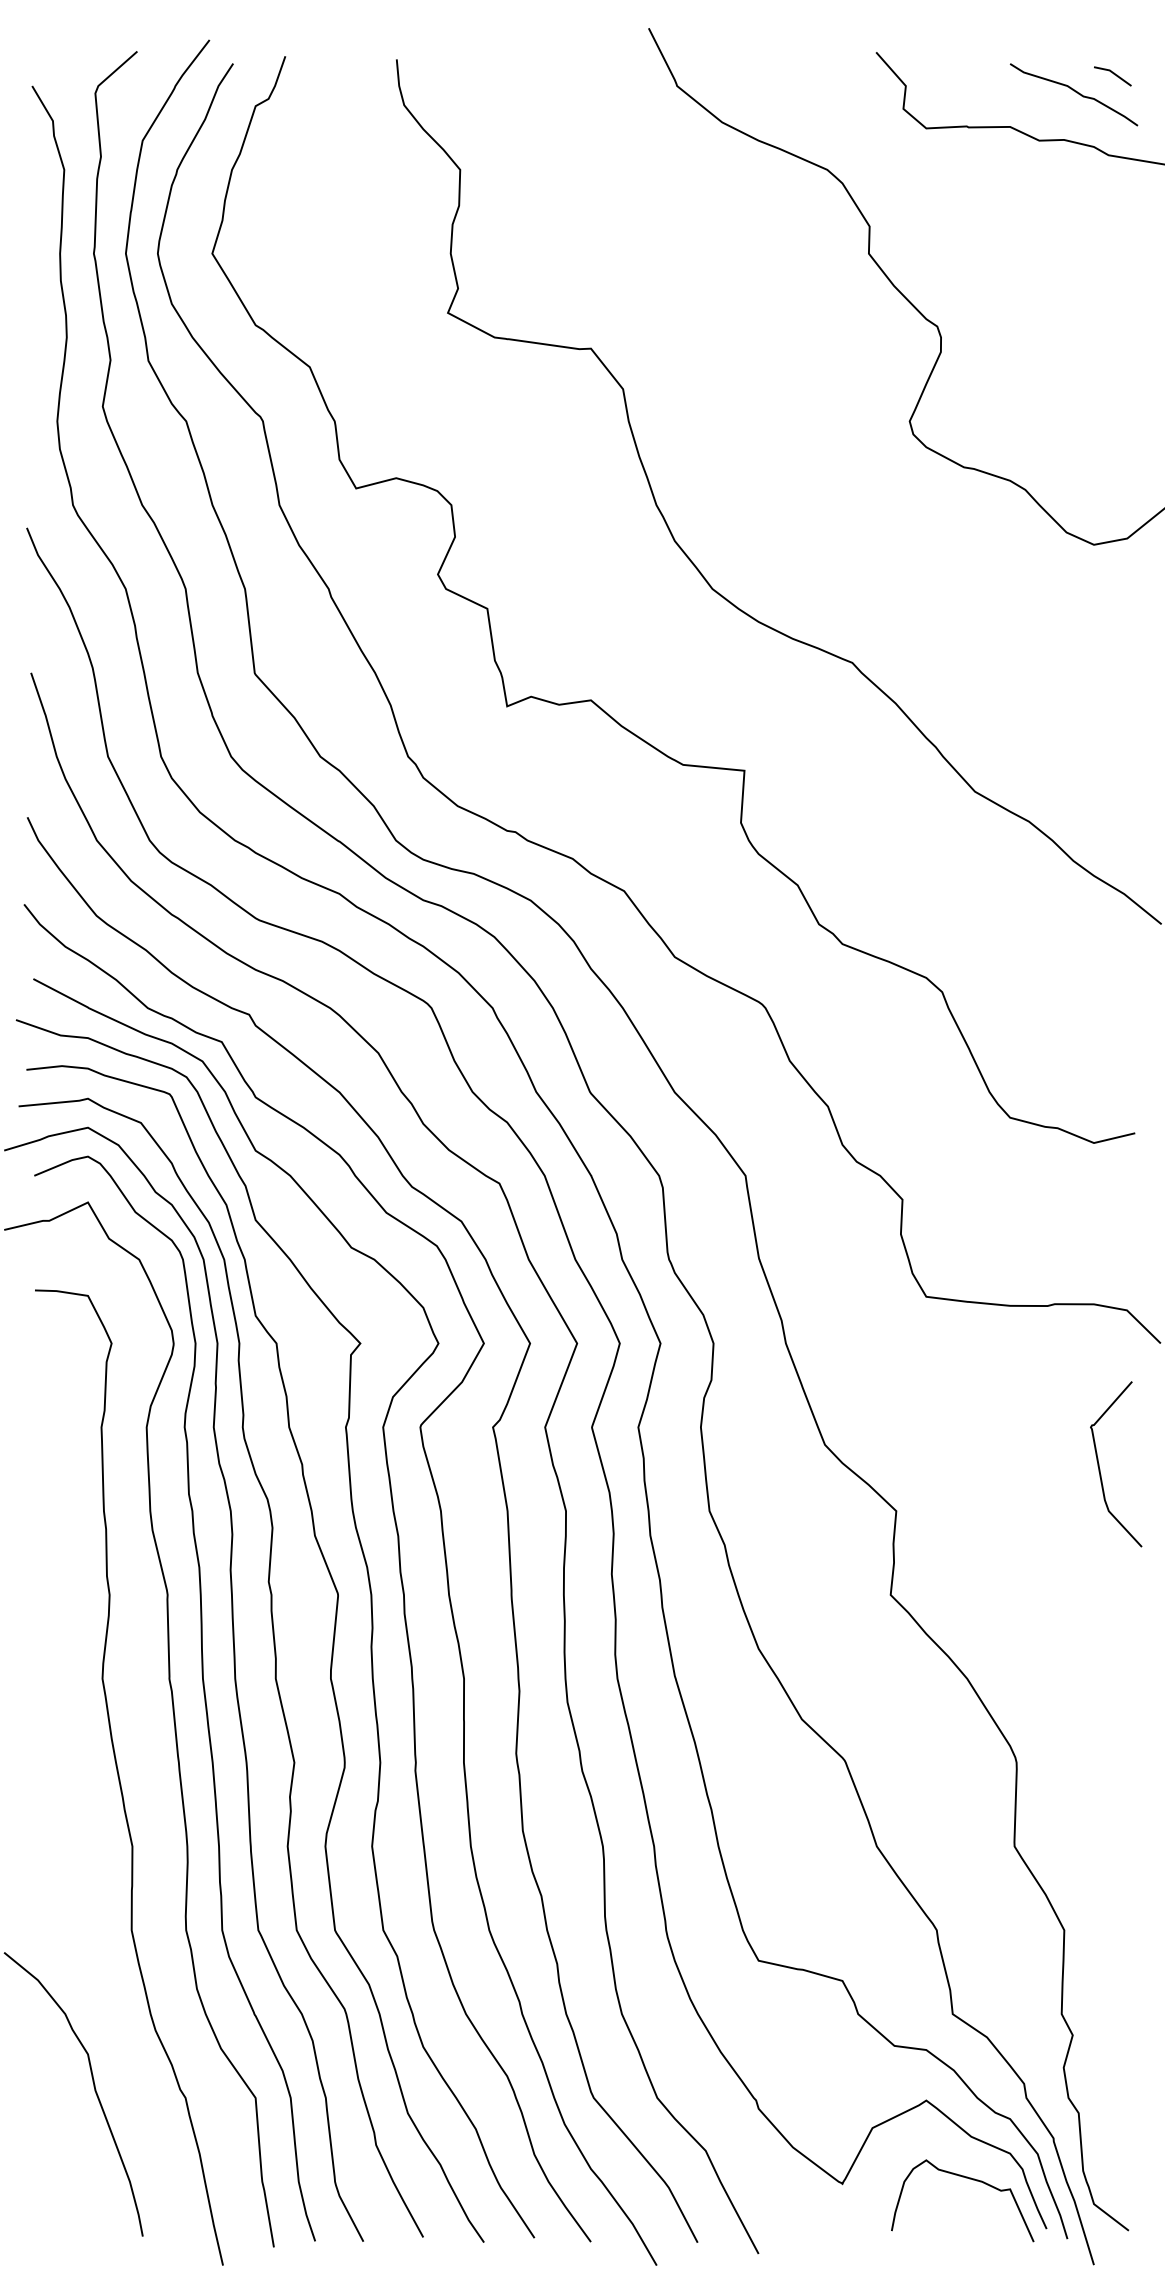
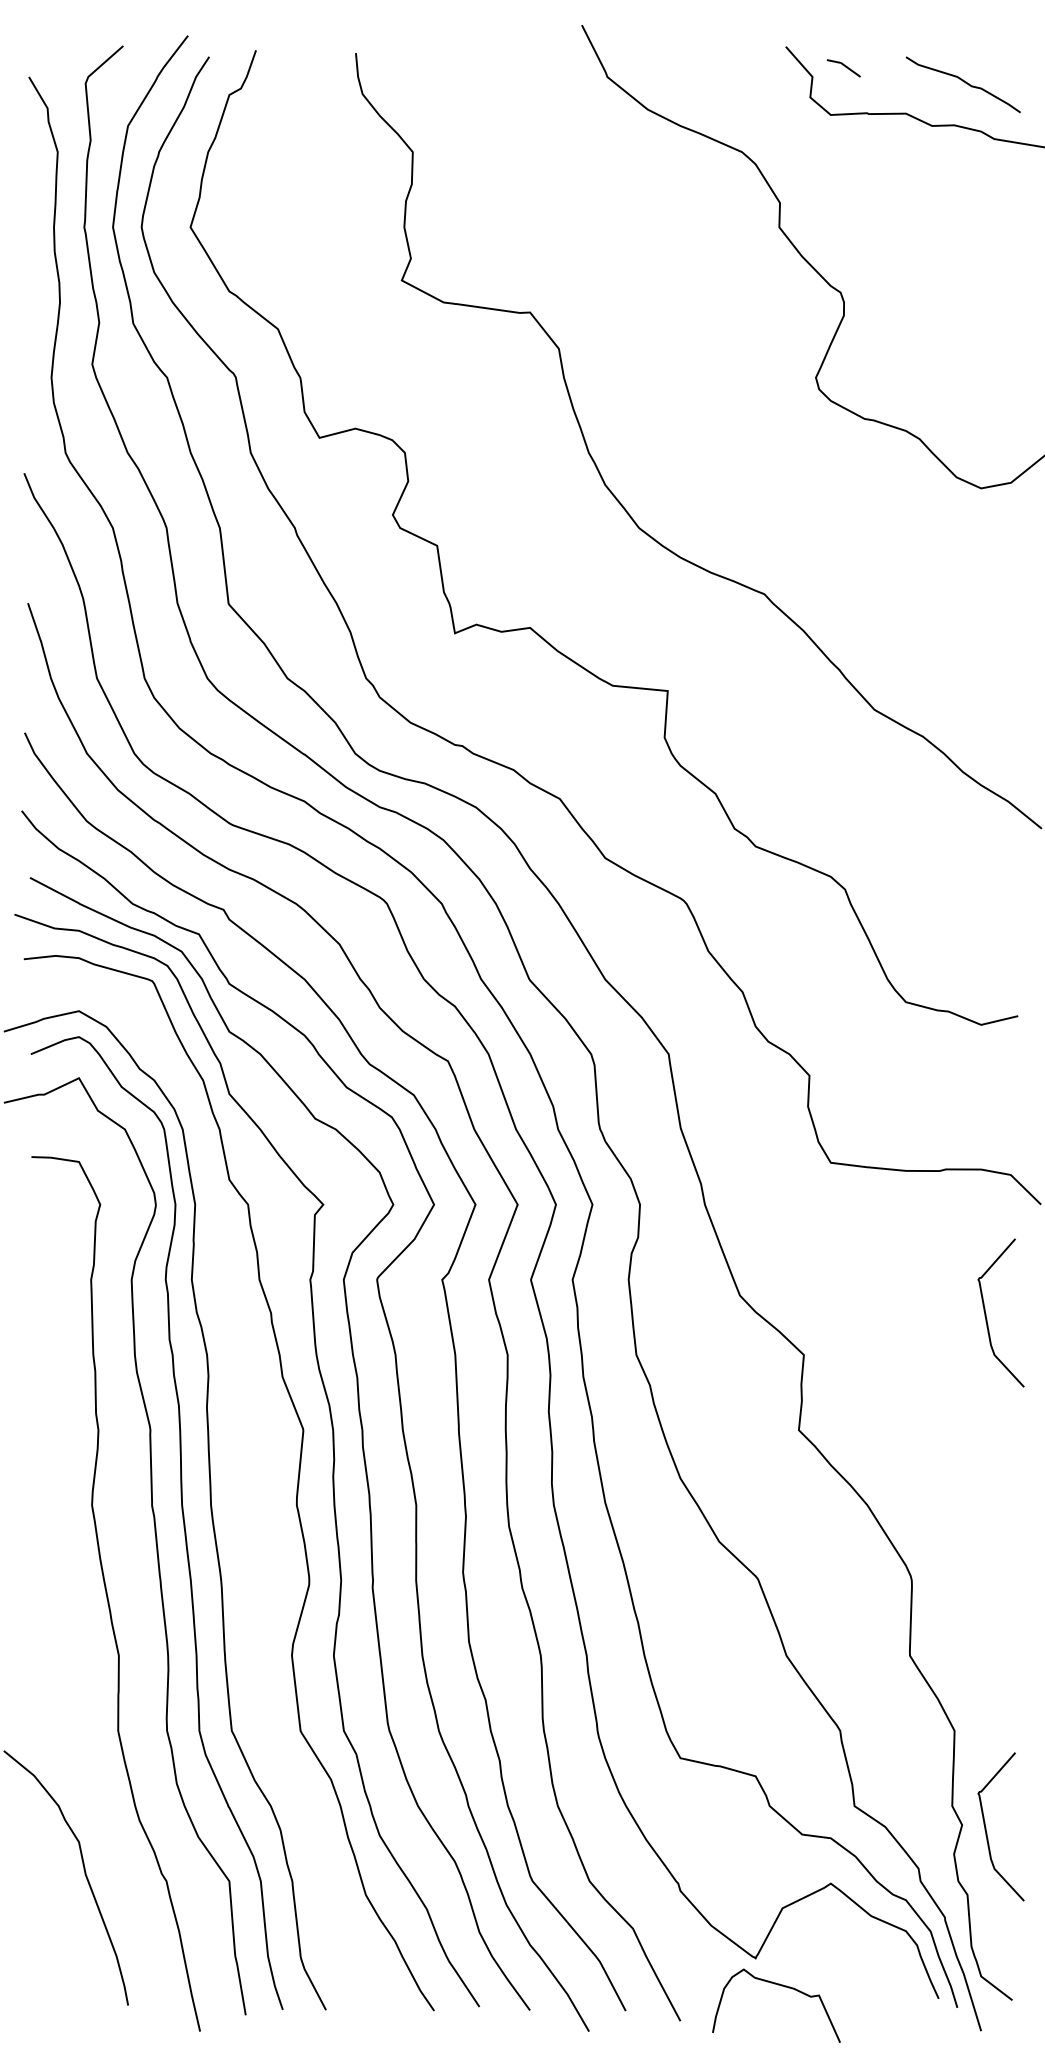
line: (1113, 74) -> (844, 66), moved
curve: (274, 1672) -> (246, 1499), removed
curve: (1100, 2042) -> (987, 1831), added
curve: (969, 2179) -> (782, 1986), moved

